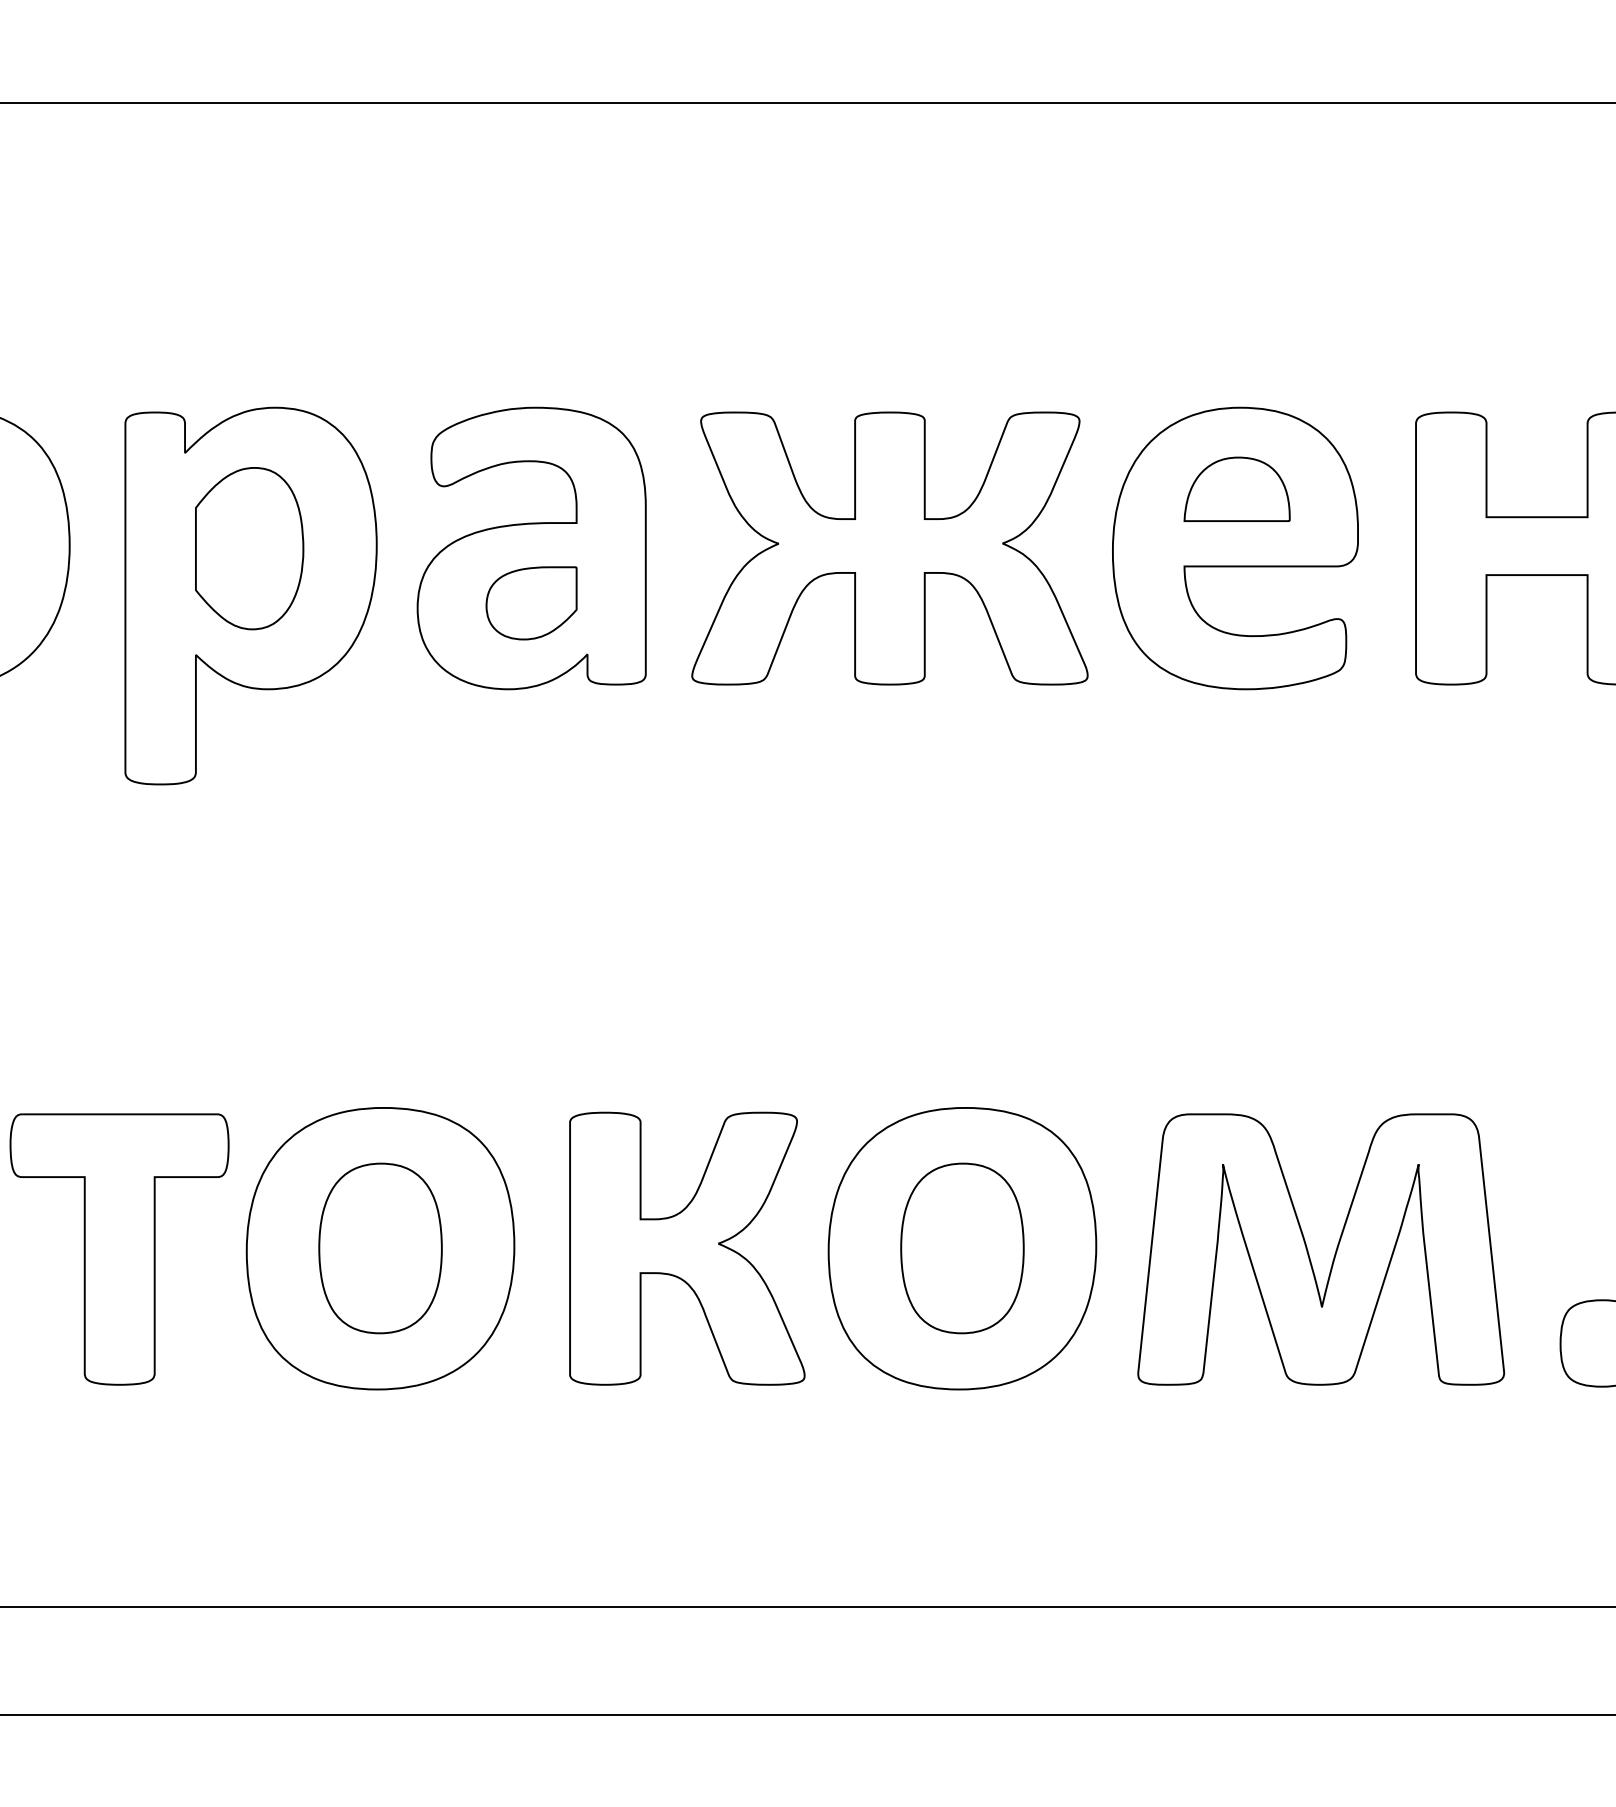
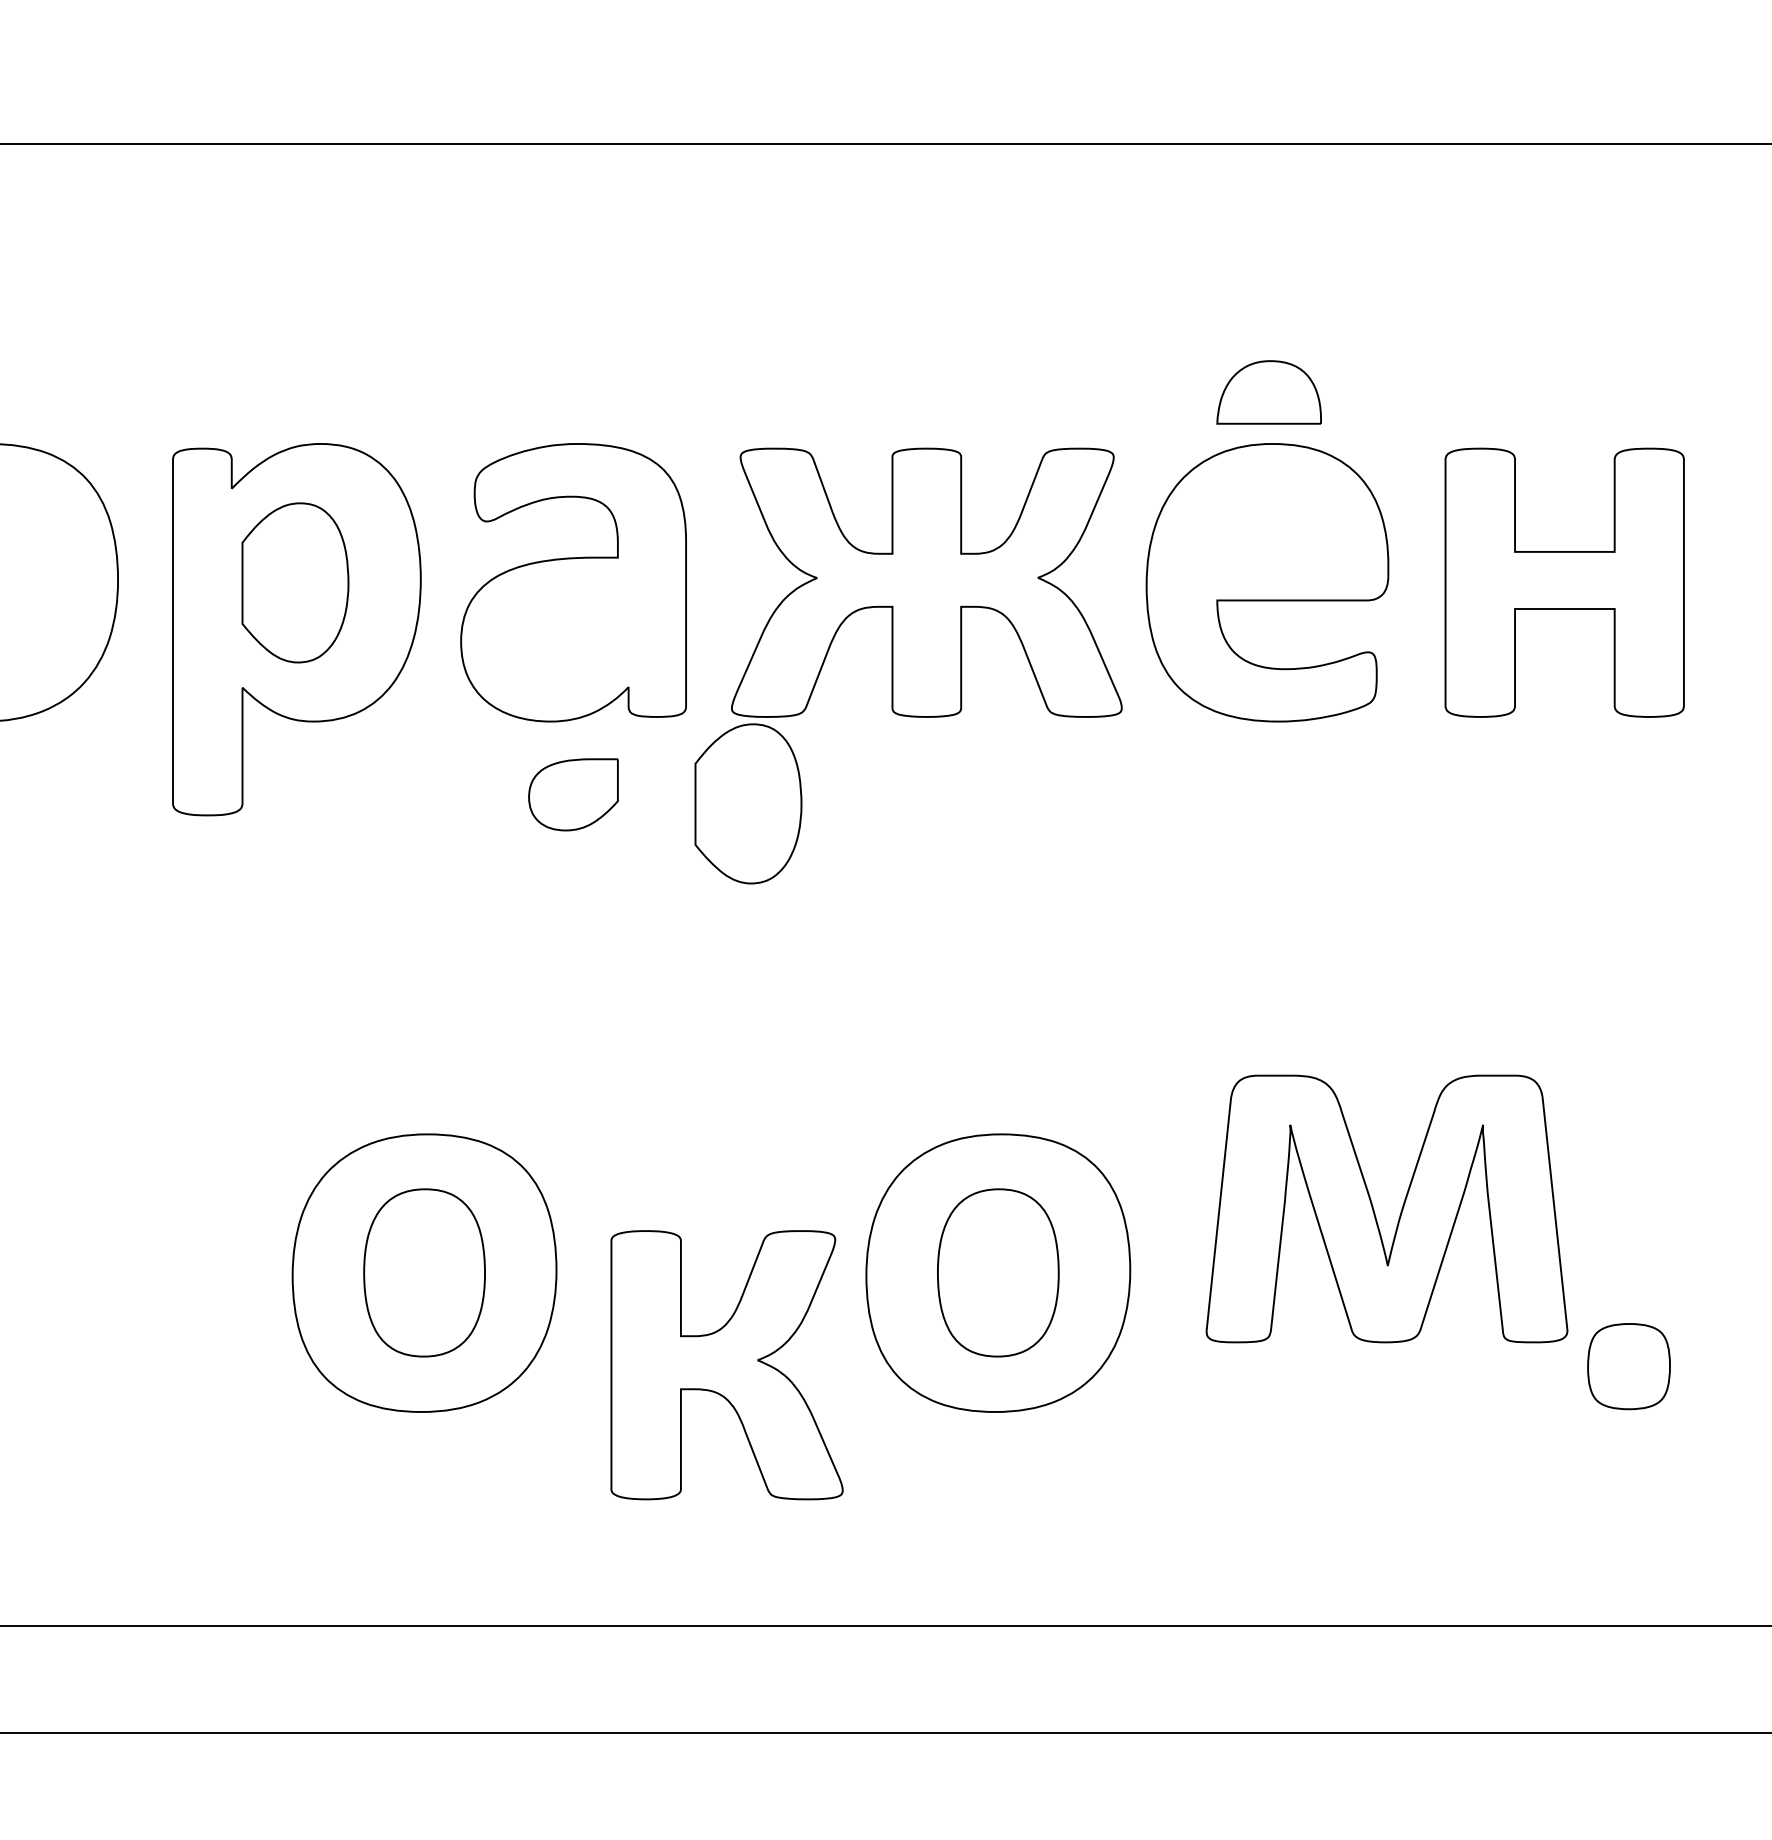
part: (1236, 489) -> (1268, 392), moved
part: (531, 603) -> (573, 794), moved
part: (709, 772) -> (748, 803), added
part: (118, 1249) -> (166, 1273), removed
part: (686, 1249) -> (726, 1365), moved
part: (1308, 1250) -> (1374, 1209), moved

